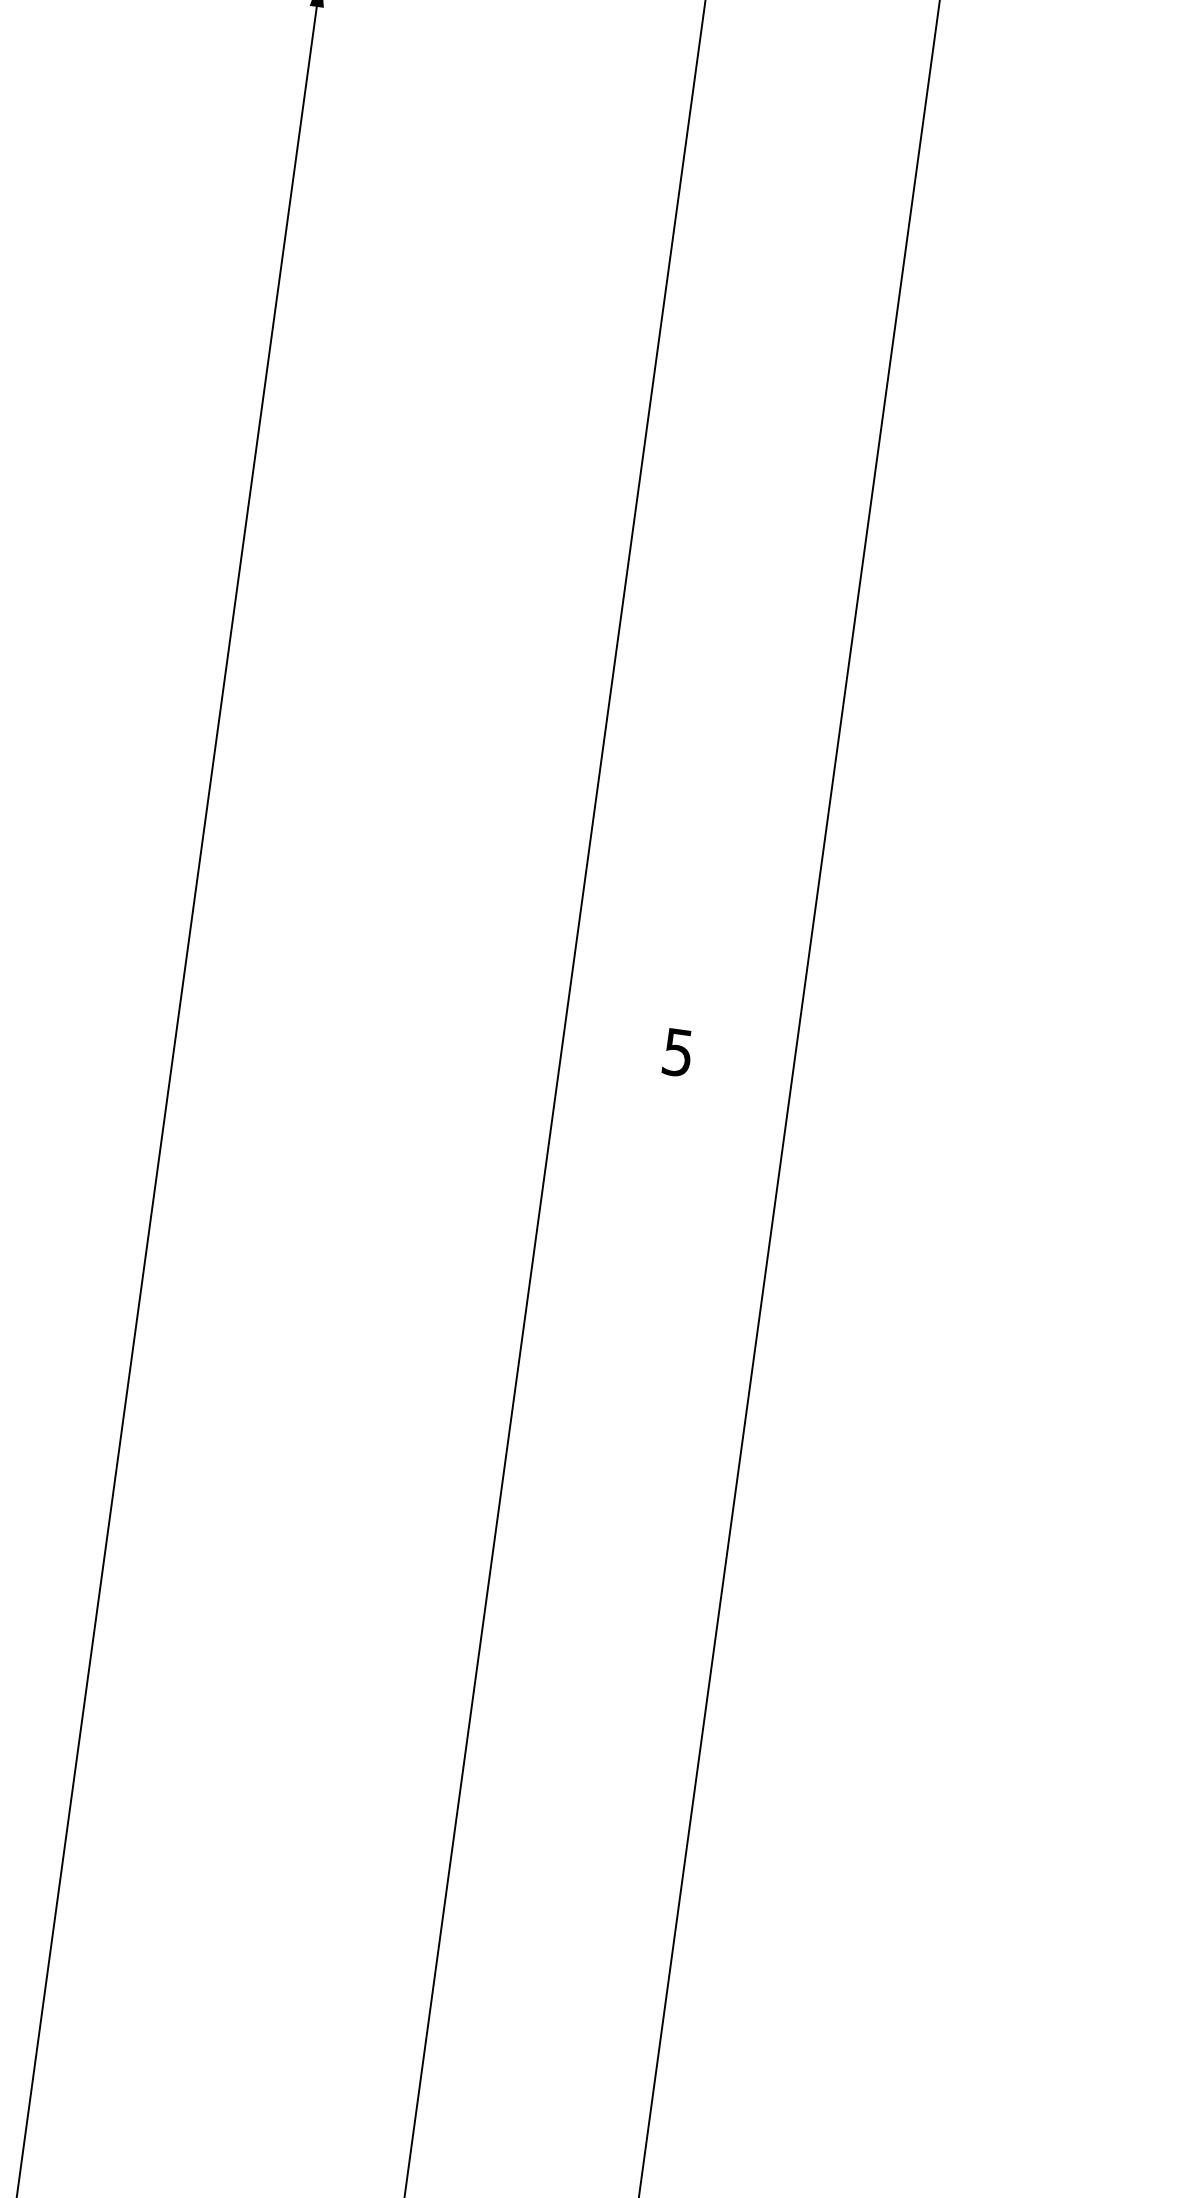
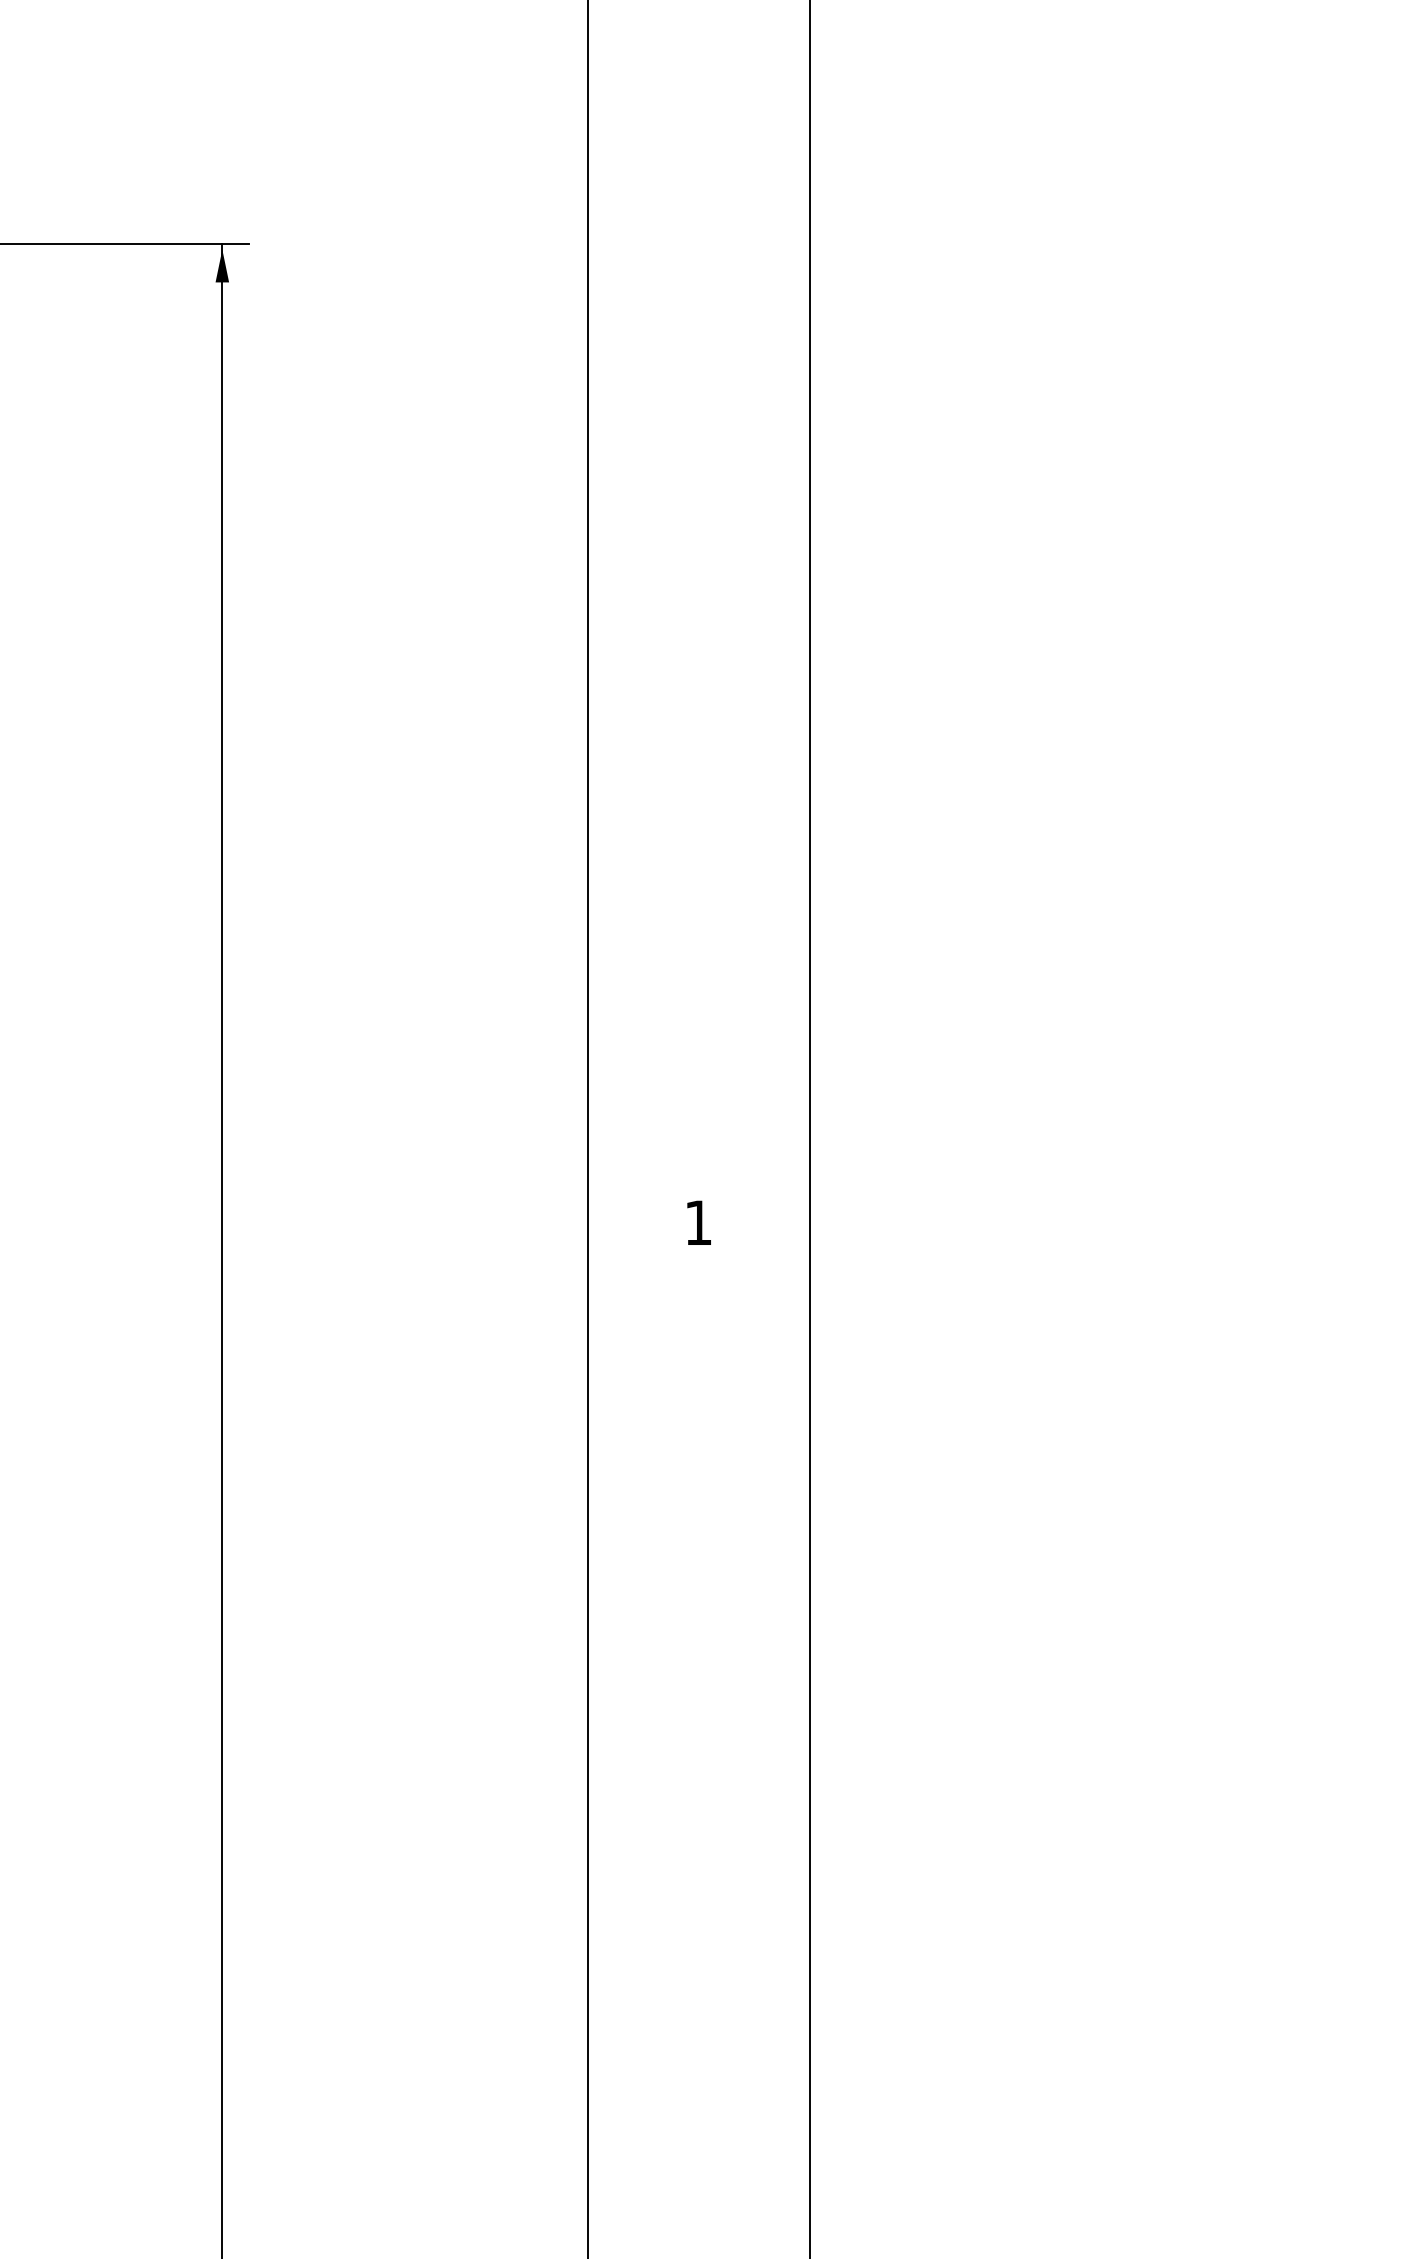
text: (678, 1052) -> (698, 1222), 5 -> 1

